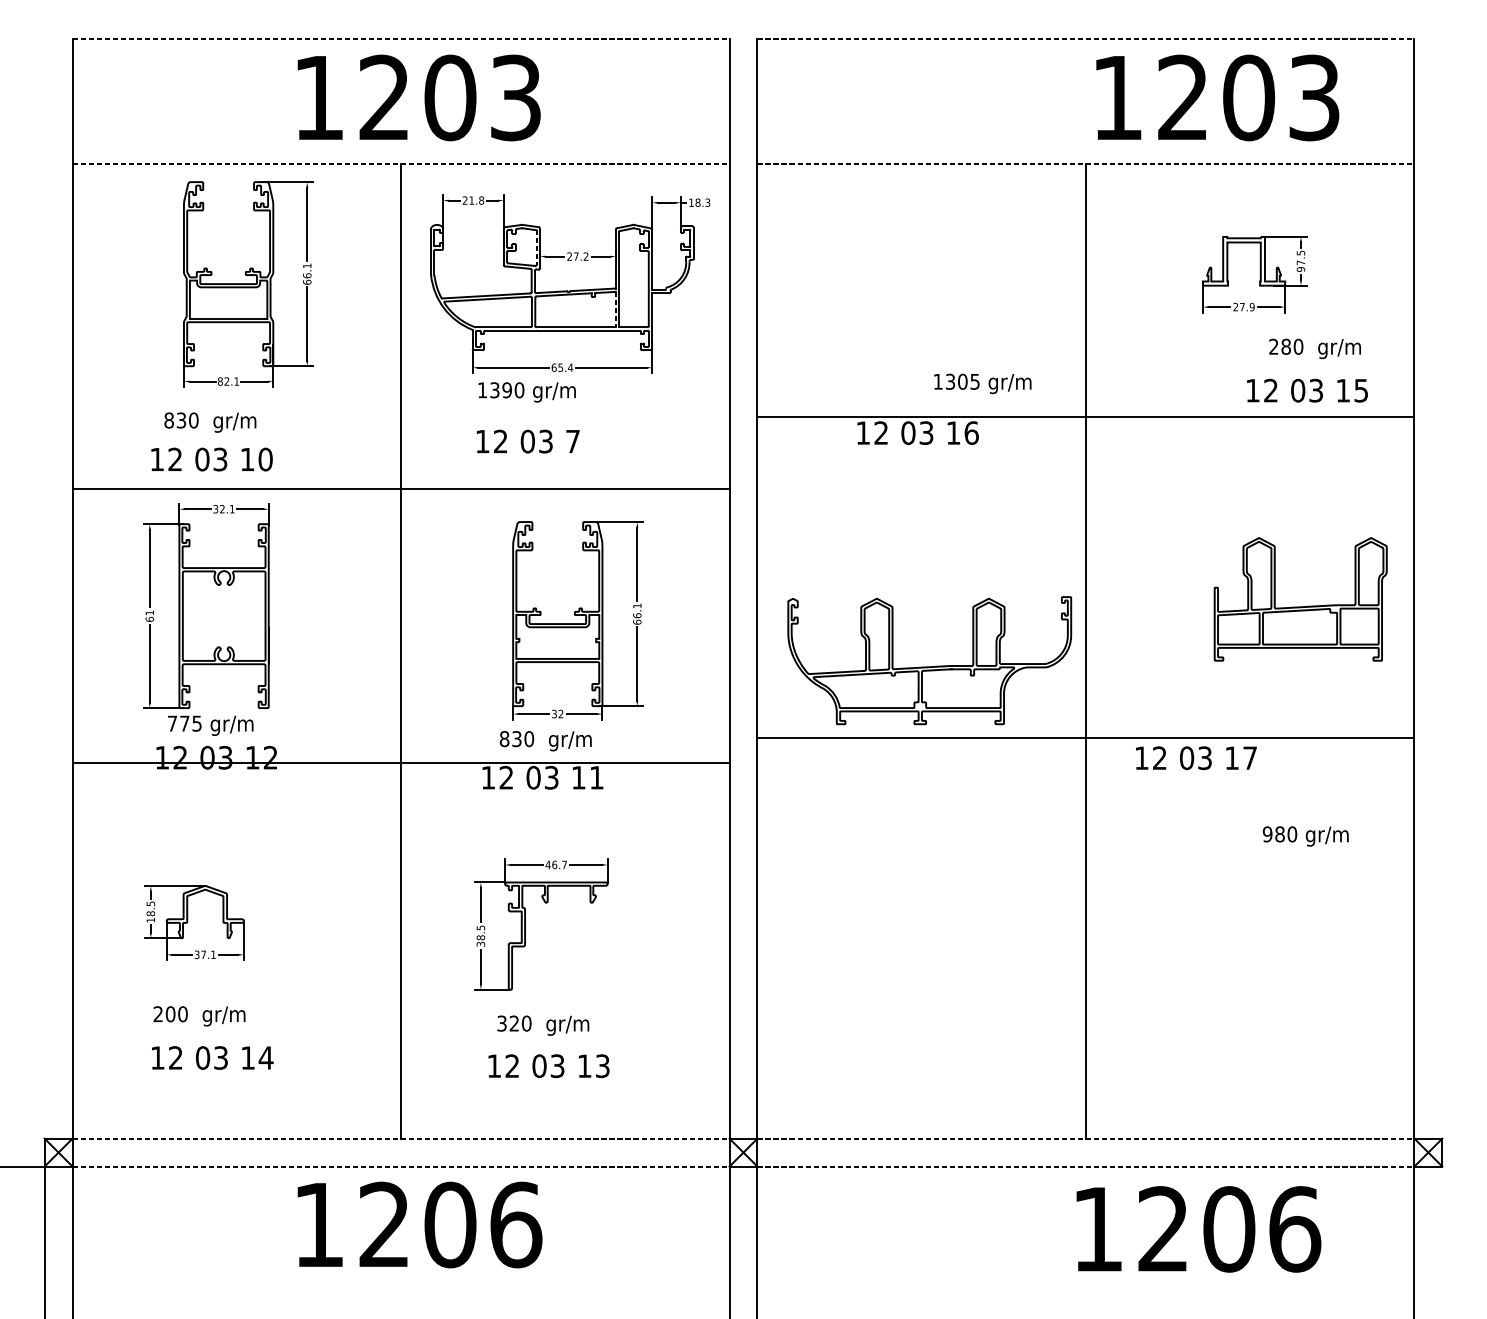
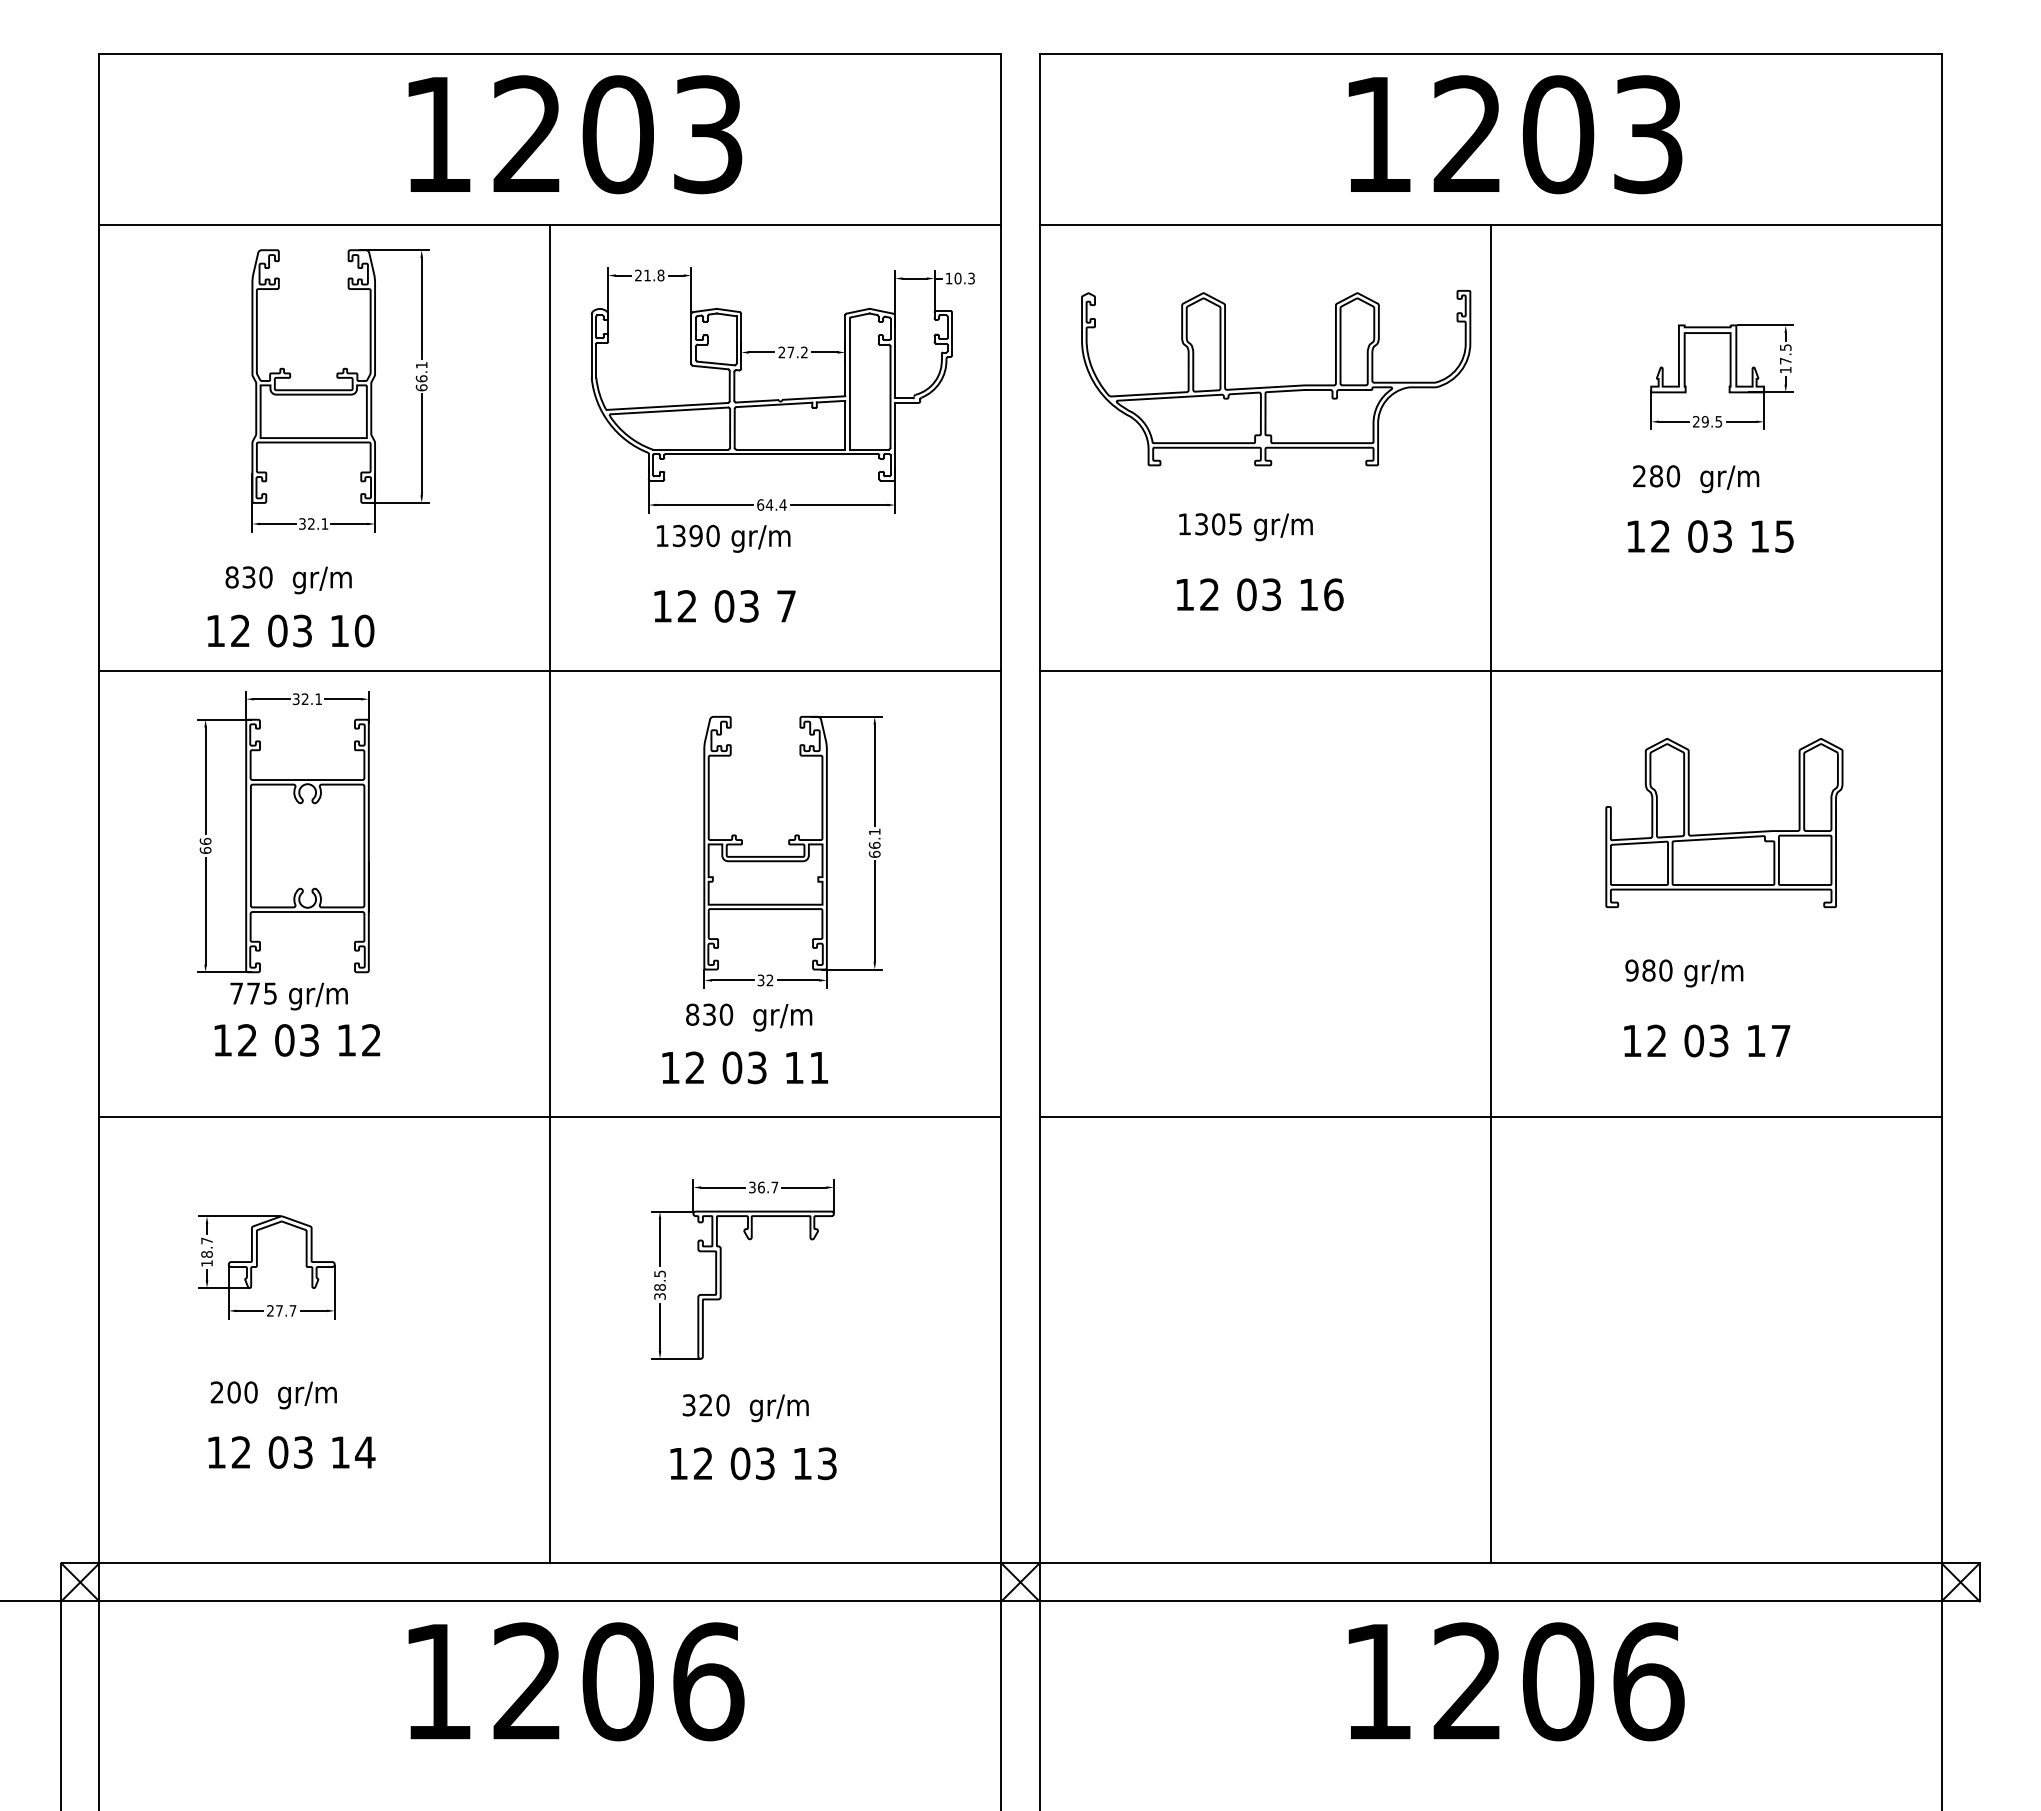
line: (401, 39) -> (550, 54), dashed -> solid
line: (1085, 39) -> (1490, 54), dashed -> solid
text: (1217, 97) -> (1515, 134), moved
line: (401, 163) -> (550, 224), dashed -> solid
line: (1085, 163) -> (1490, 224), dashed -> solid
text: (697, 202) -> (957, 278), 18.3 -> 10.3
line: (536, 247) -> (736, 339), dashed -> solid
text: (1300, 269) -> (1785, 369), 97.5 -> 17.5
text: (1246, 306) -> (1711, 421), 27.9 -> 29.5
line: (616, 309) -> (845, 425), dashed -> solid
text: (1315, 349) -> (1696, 479), moved
text: (560, 367) -> (769, 504), 65.4 -> 64.4
text: (220, 381) -> (302, 523), 82.1 -> 32.1
text: (982, 384) -> (1245, 527), moved
text: (1307, 390) -> (1710, 536), moved
line: (1085, 416) -> (1490, 671), moved
part: (1300, 606) -> (1724, 832), moved
text: (149, 612) -> (205, 841), 61 -> 66
part: (929, 666) -> (1276, 386), moved
line: (1085, 738) -> (1490, 1117), moved
text: (1196, 757) -> (1707, 1040), moved
line: (401, 762) -> (550, 1117), moved
text: (1305, 836) -> (1684, 973), moved
text: (548, 864) -> (752, 1187), 46.7 -> 36.7
text: (150, 903) -> (206, 1240), 18.5 -> 18.7
text: (205, 954) -> (281, 1310), 37.1 -> 27.7
line: (401, 1138) -> (550, 1563), dashed -> solid
line: (1085, 1138) -> (1490, 1563), dashed -> solid
line: (401, 1166) -> (550, 1601), dashed -> solid
line: (1085, 1166) -> (1490, 1601), dashed -> solid
text: (1198, 1229) -> (1516, 1681), moved

